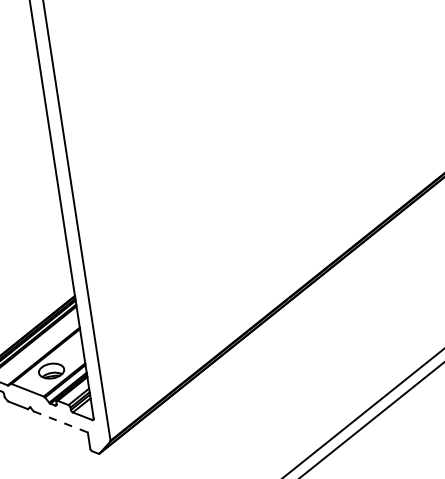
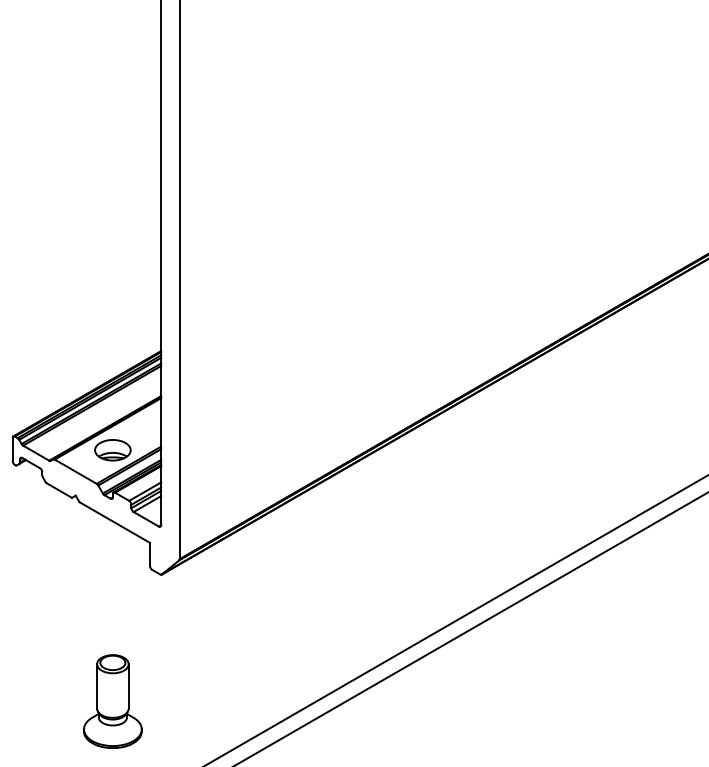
line: (60, 421) -> (114, 522), dashed -> solid

